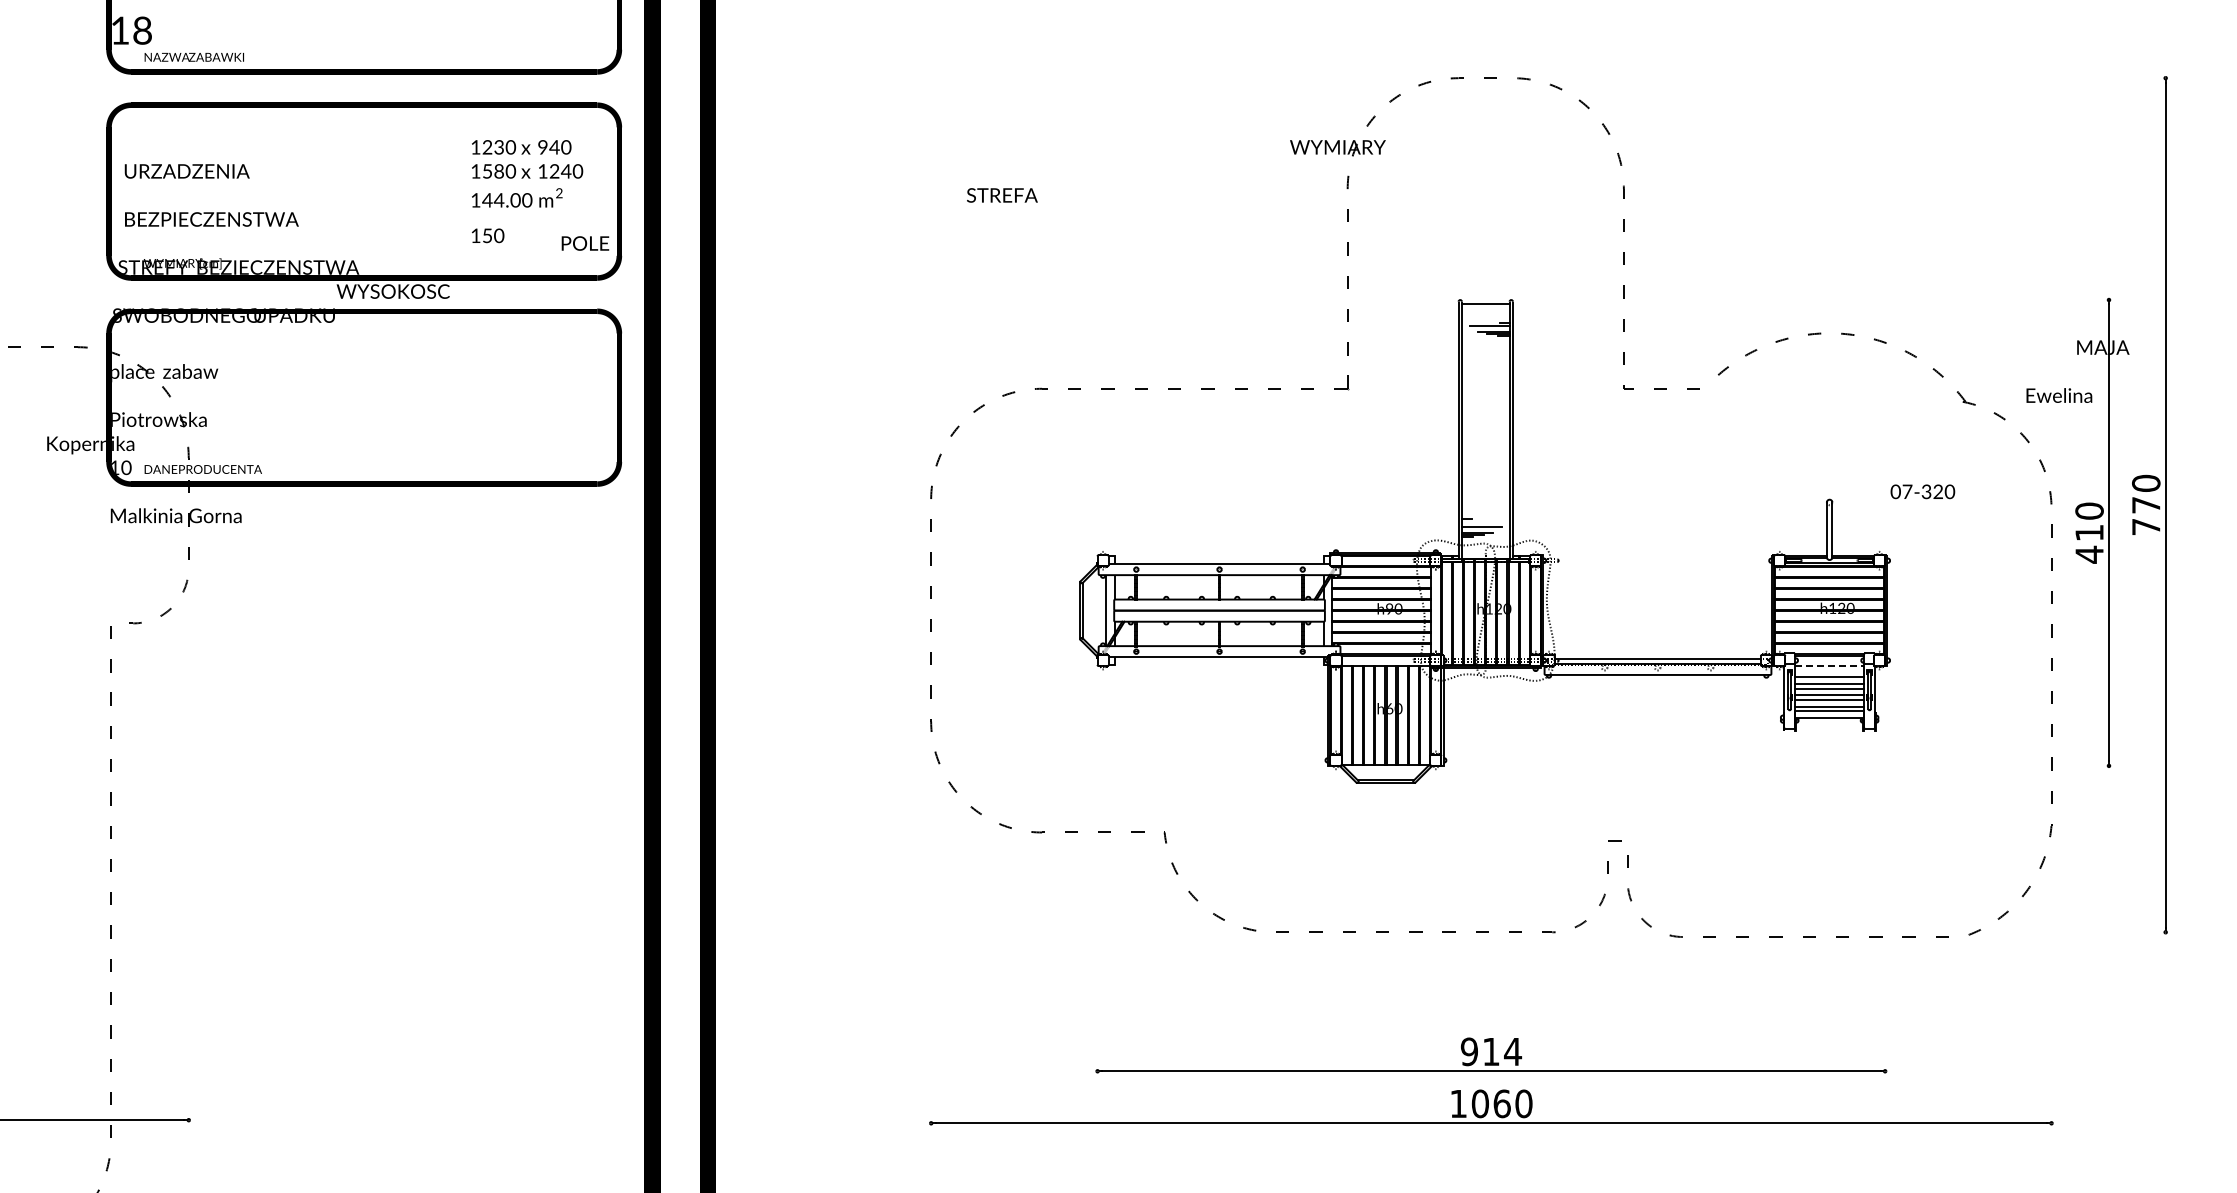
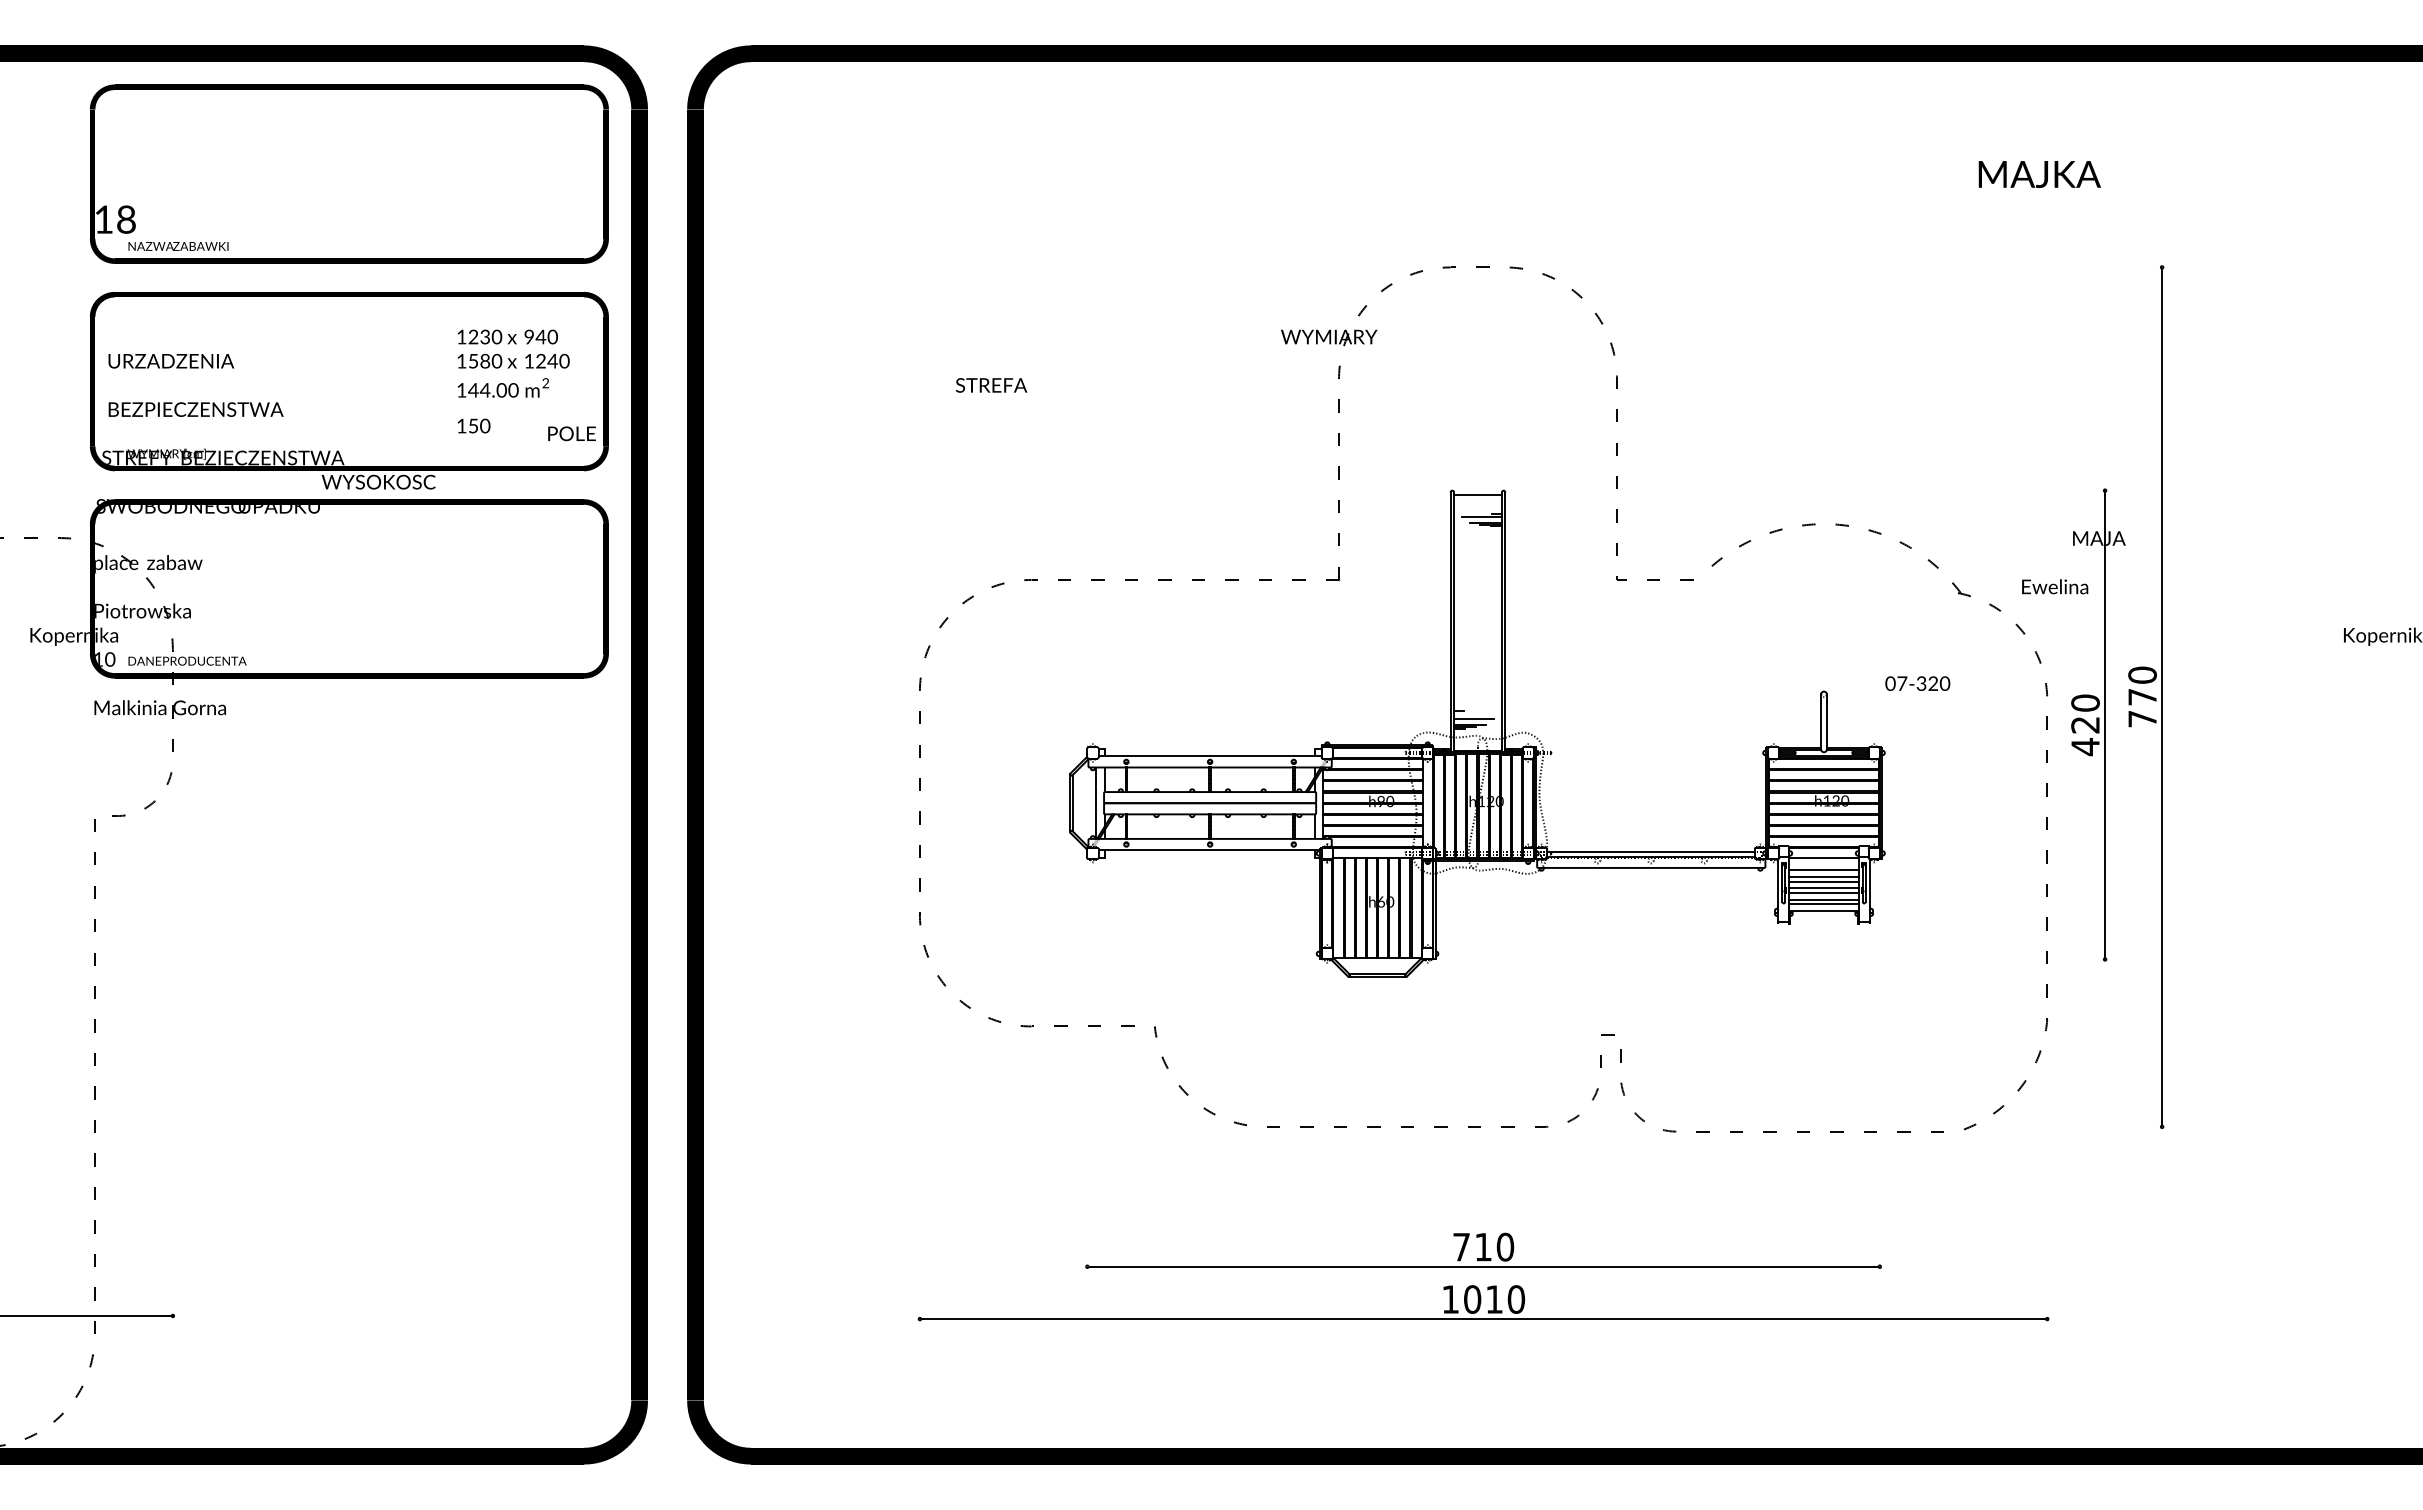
text: (2089, 533) -> (2085, 725), 410 -> 420
line: (1830, 665) -> (1824, 858), dashed -> solid
text: (1491, 1051) -> (1483, 1246), 914 -> 710
text: (1502, 1103) -> (1494, 1299), 1060 -> 1010

